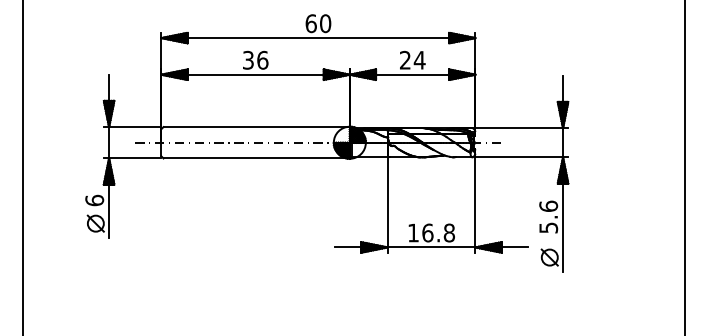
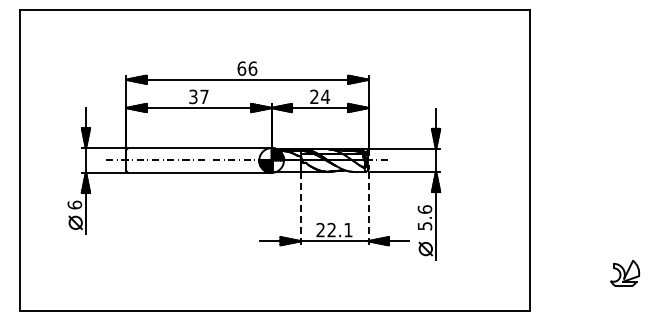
text: (325, 23) -> (252, 68), 60 -> 66
text: (262, 59) -> (204, 96), 36 -> 37
line: (387, 205) -> (300, 208), solid -> dashed
line: (475, 205) -> (368, 208), solid -> dashed
text: (431, 232) -> (334, 229), 16.8 -> 22.1

